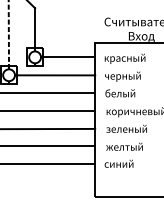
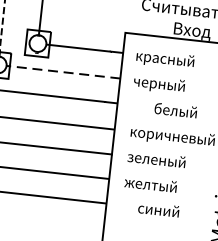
line: (54, 75) -> (62, 72), solid -> dashed
text: (120, 93) -> (176, 110), moved
text: (118, 163) -> (158, 209), moved

